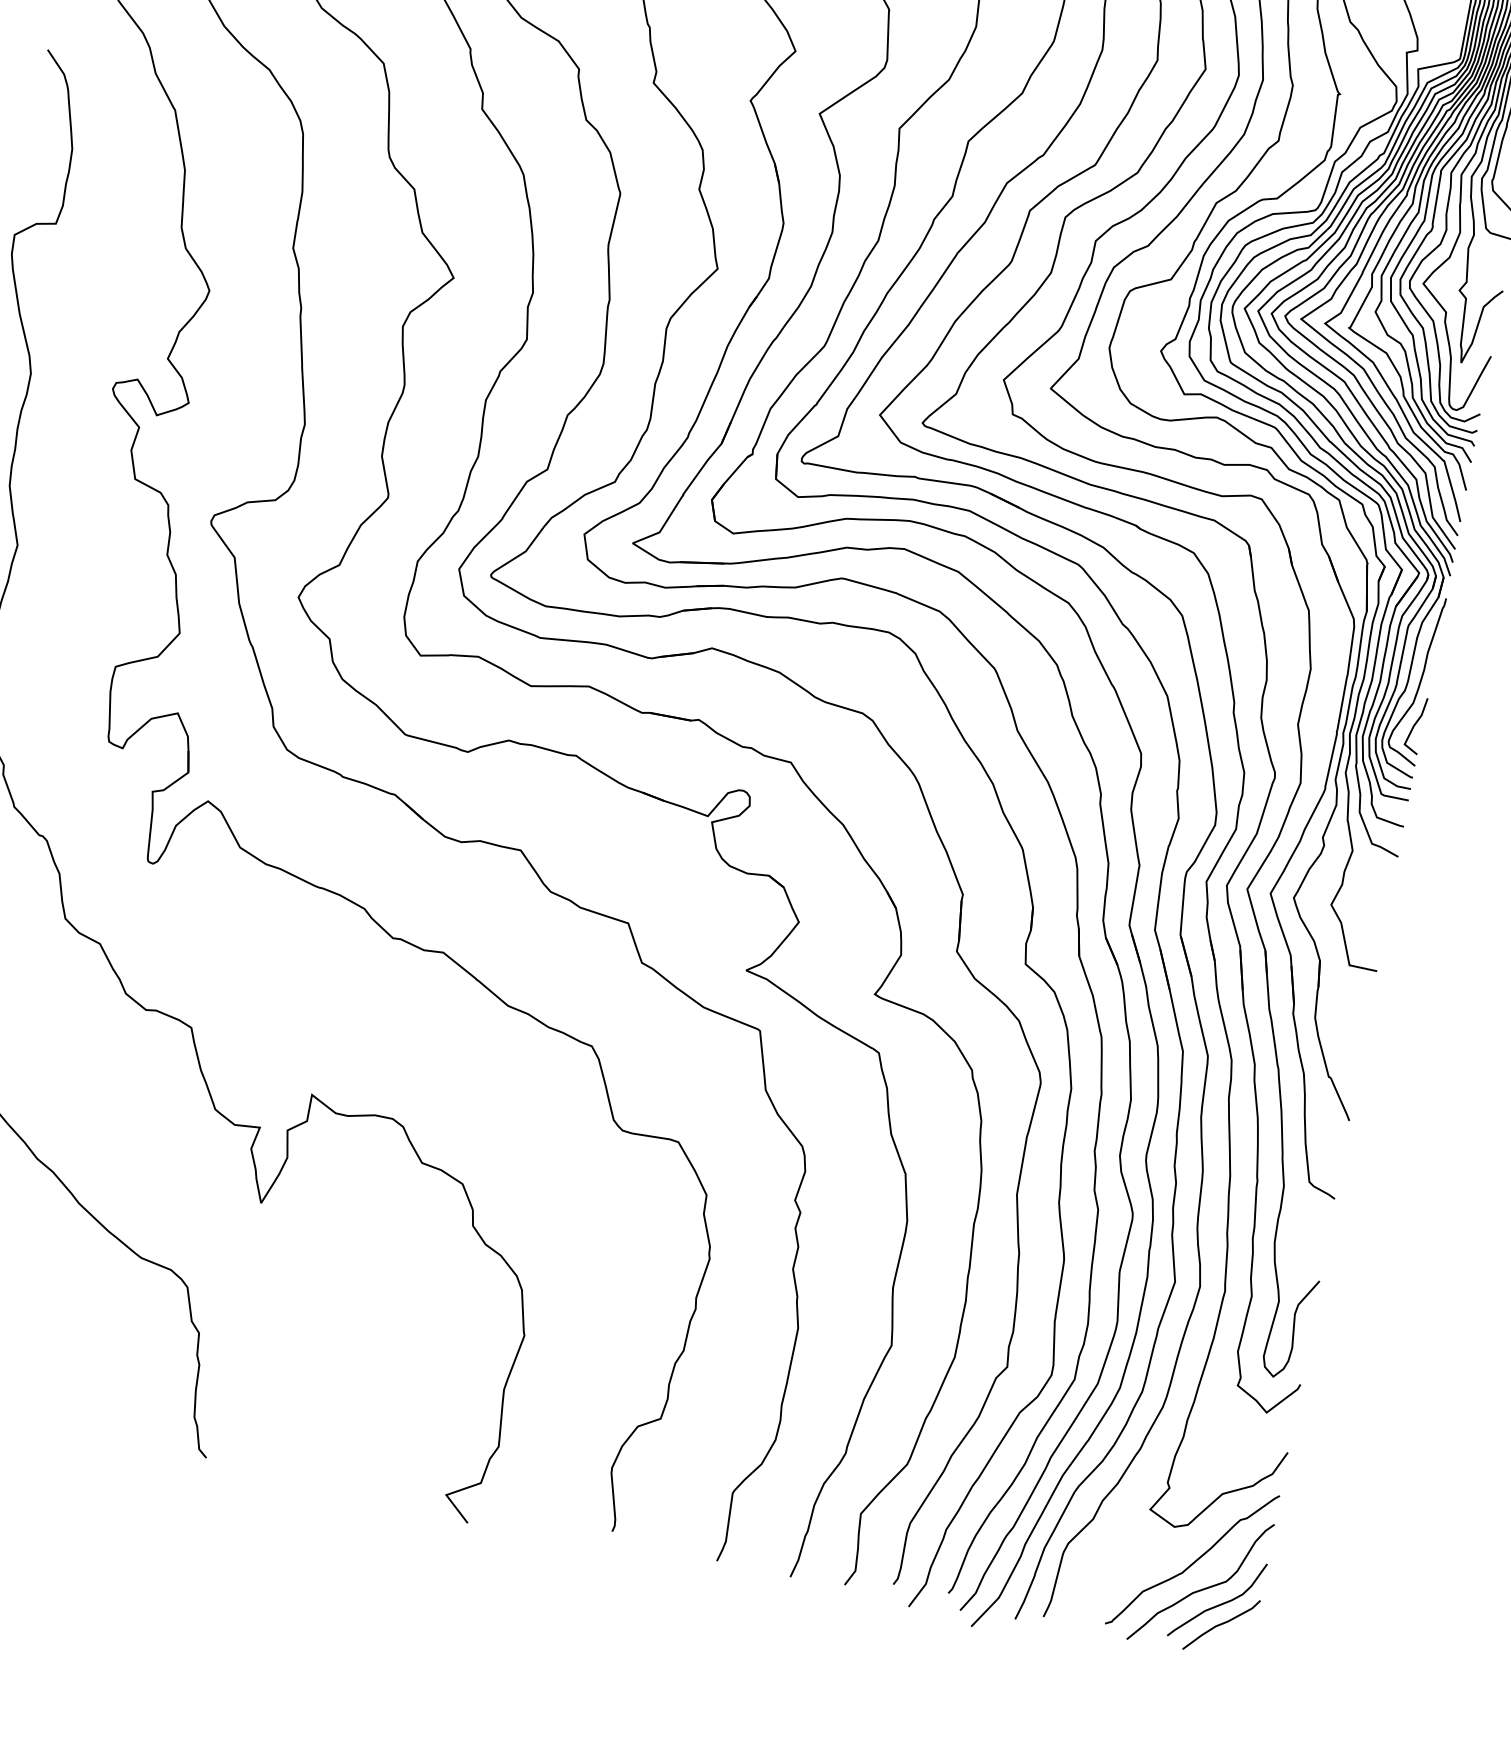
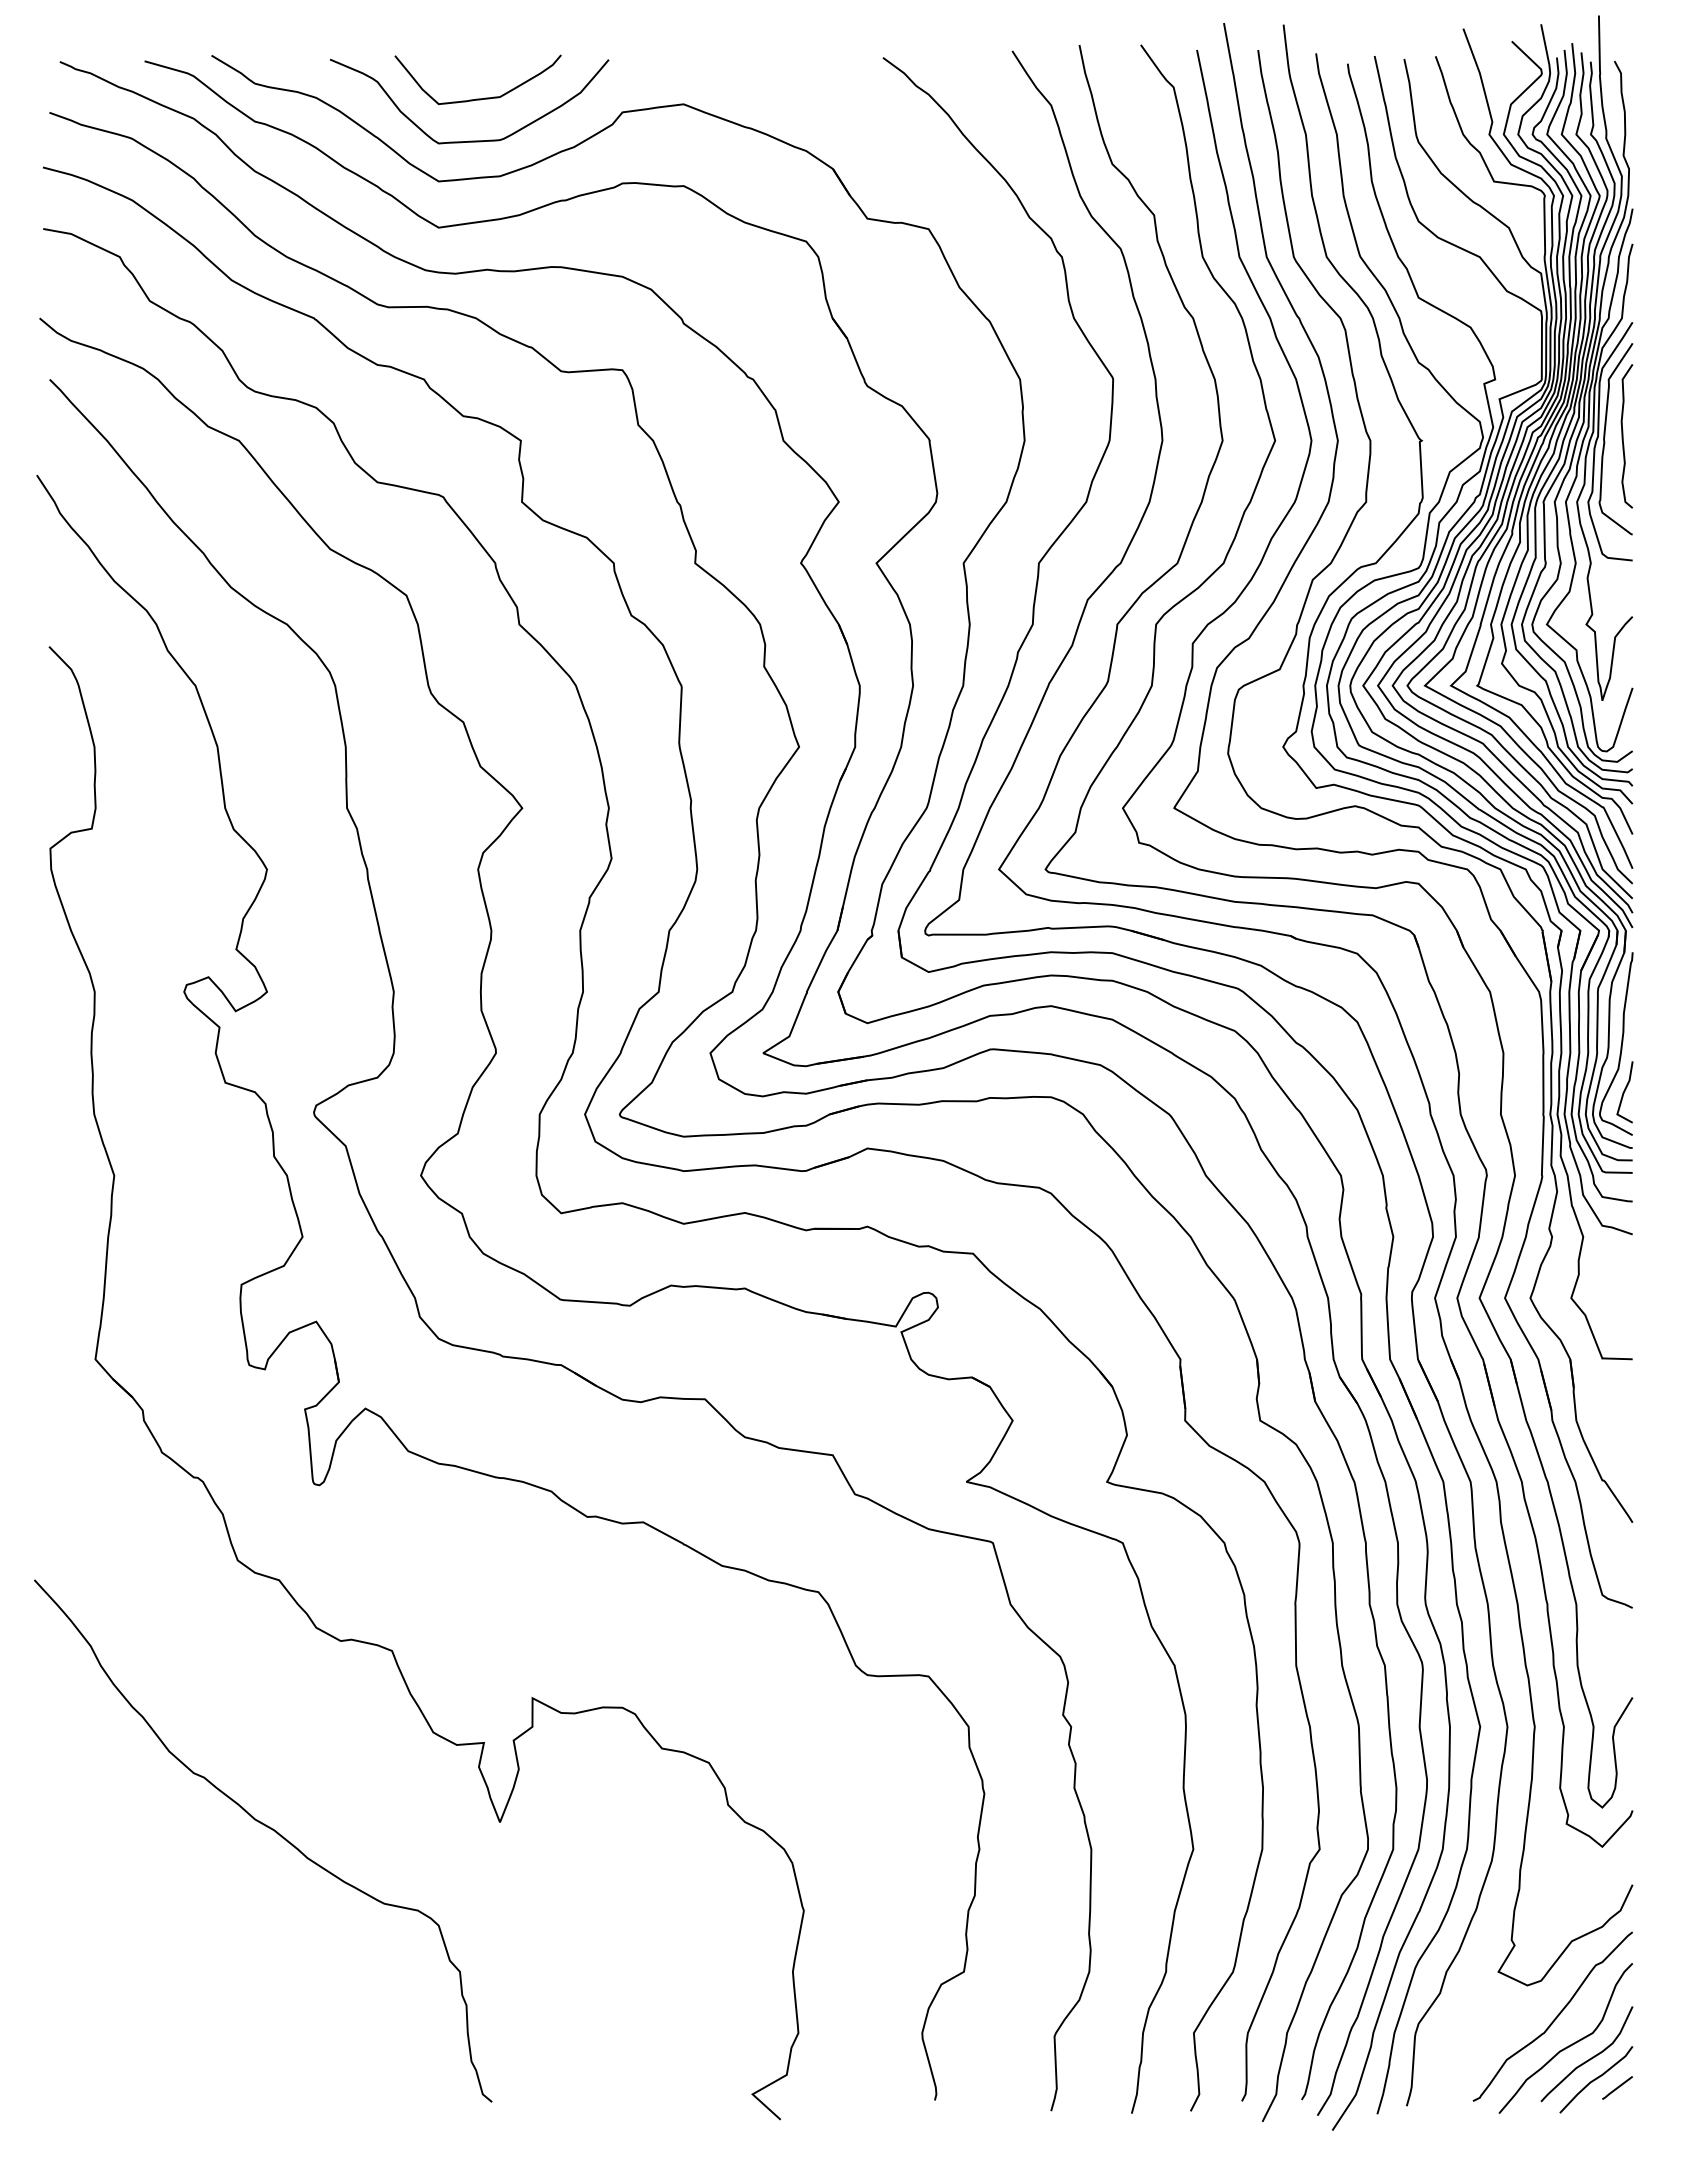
line: (1239, 1635) -> (1617, 2087), added

